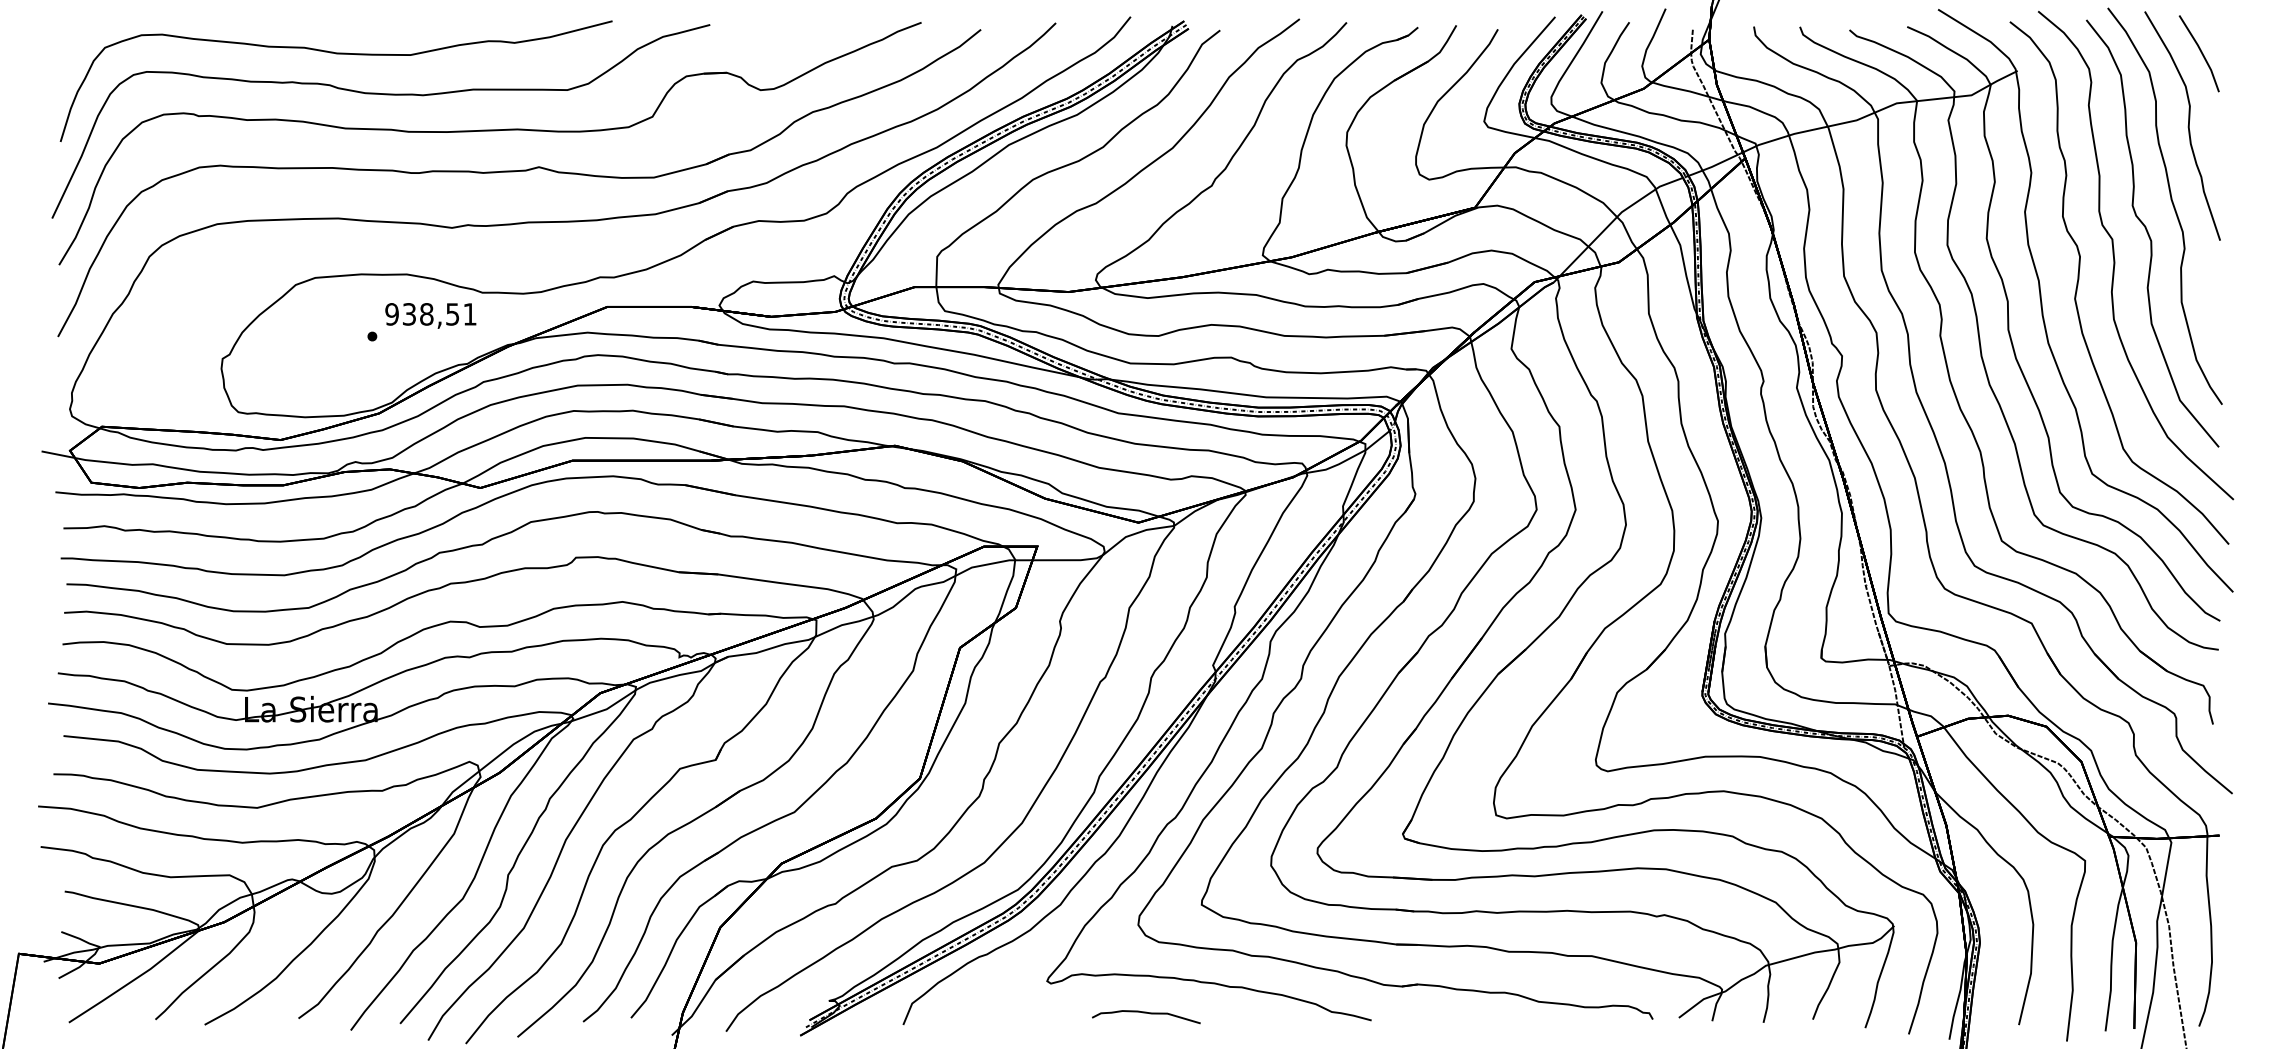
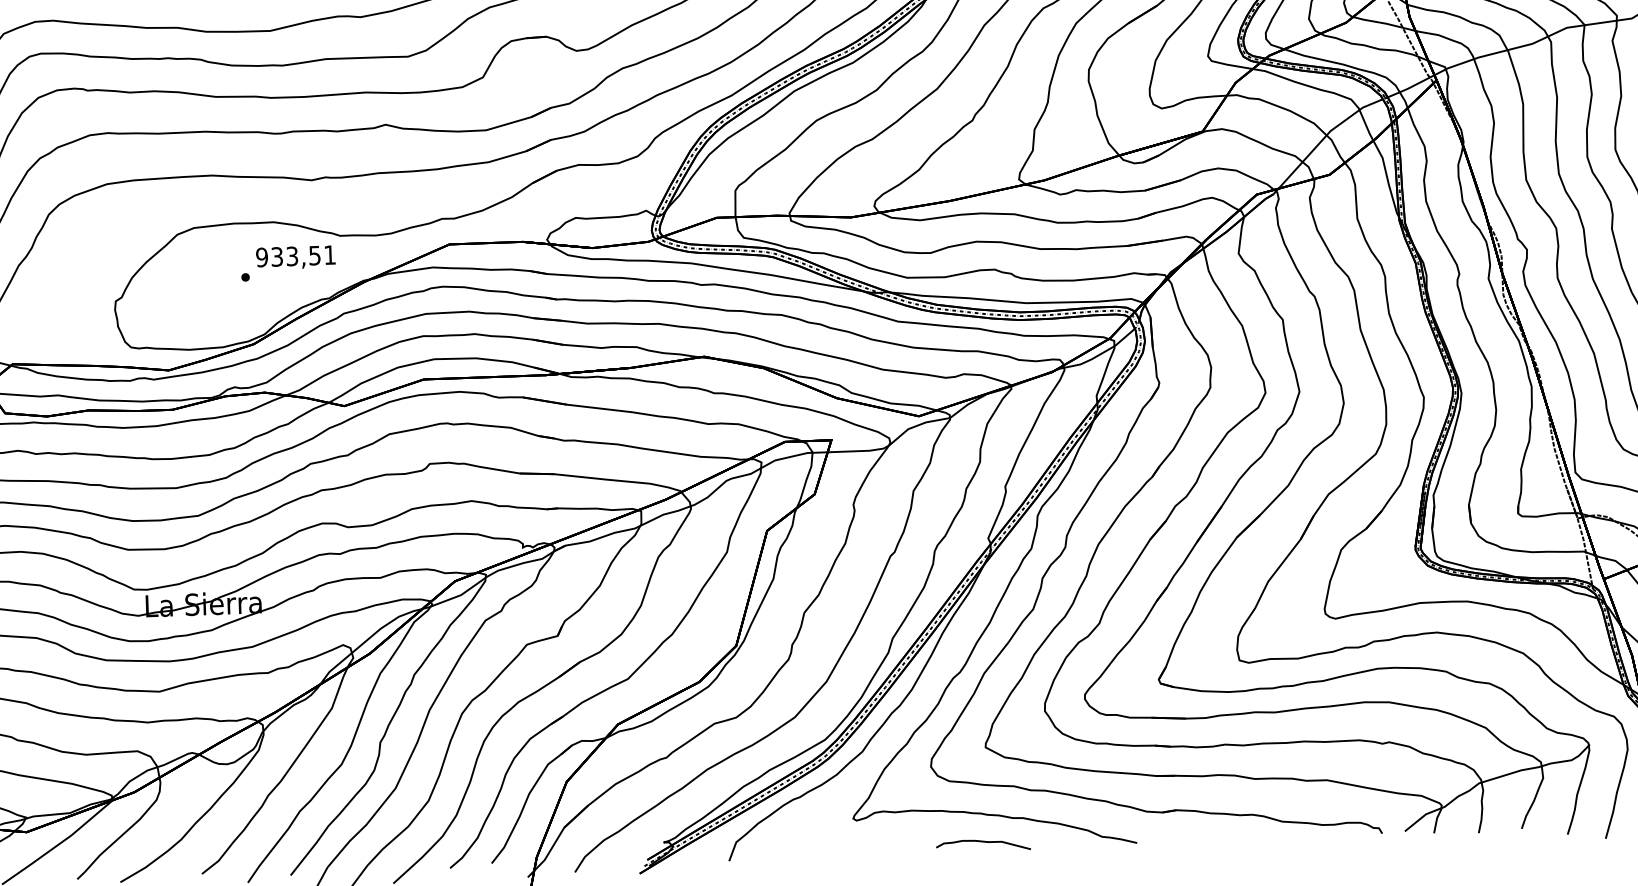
text: (426, 314) -> (292, 256), 938,51 -> 933,51
curve: (1146, 1013) -> (983, 842), moved

